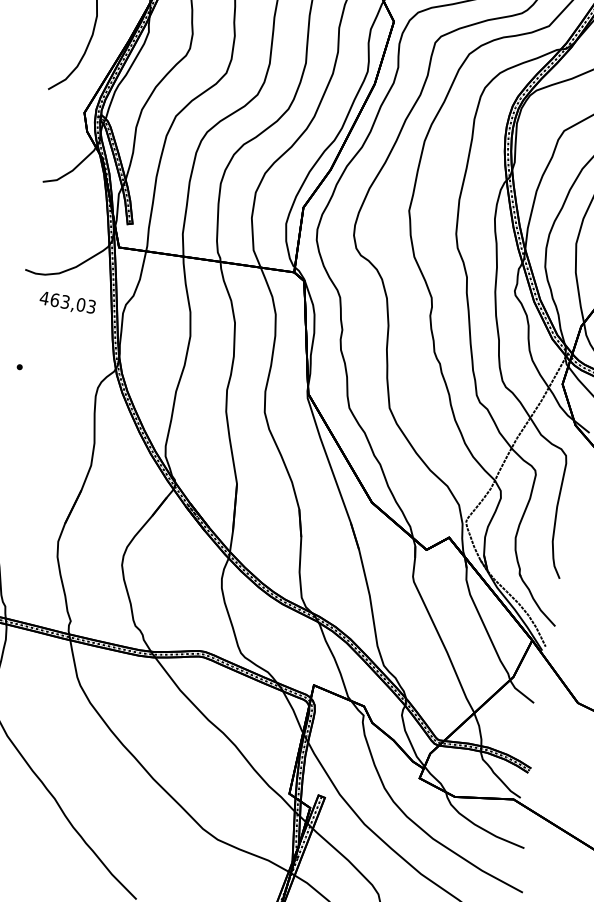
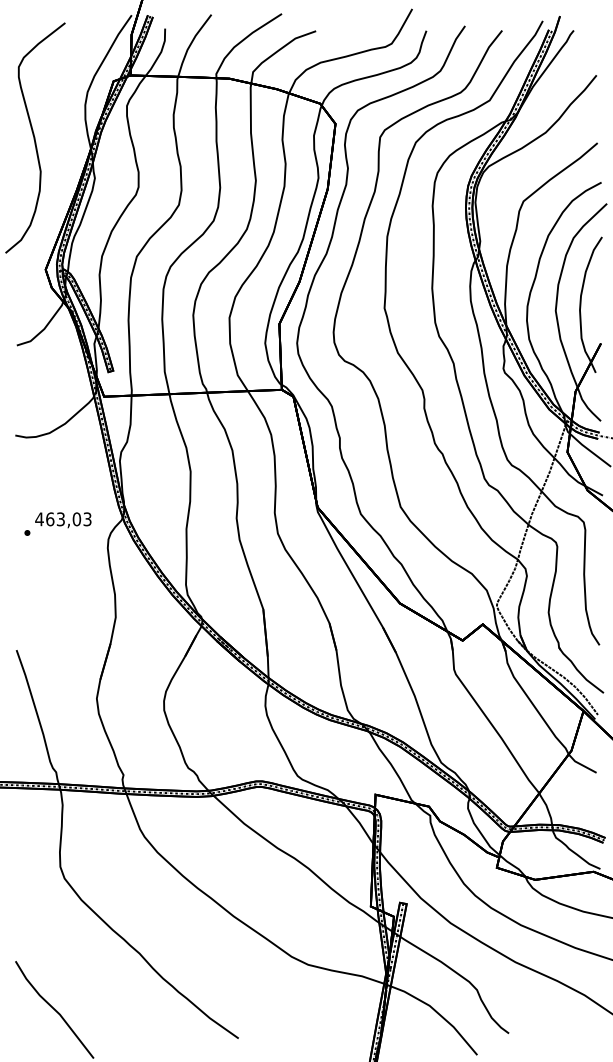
text: (67, 303) -> (63, 520), moved

